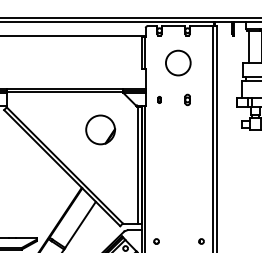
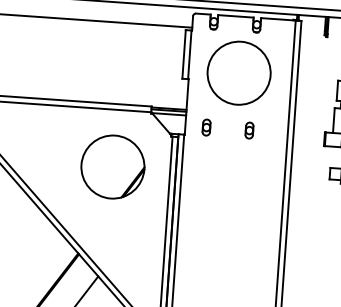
circle: (177, 62) -> (237, 72), size x1.67
part: (159, 99) -> (206, 126), size x1.67
part: (100, 129) -> (113, 166), size x1.43

